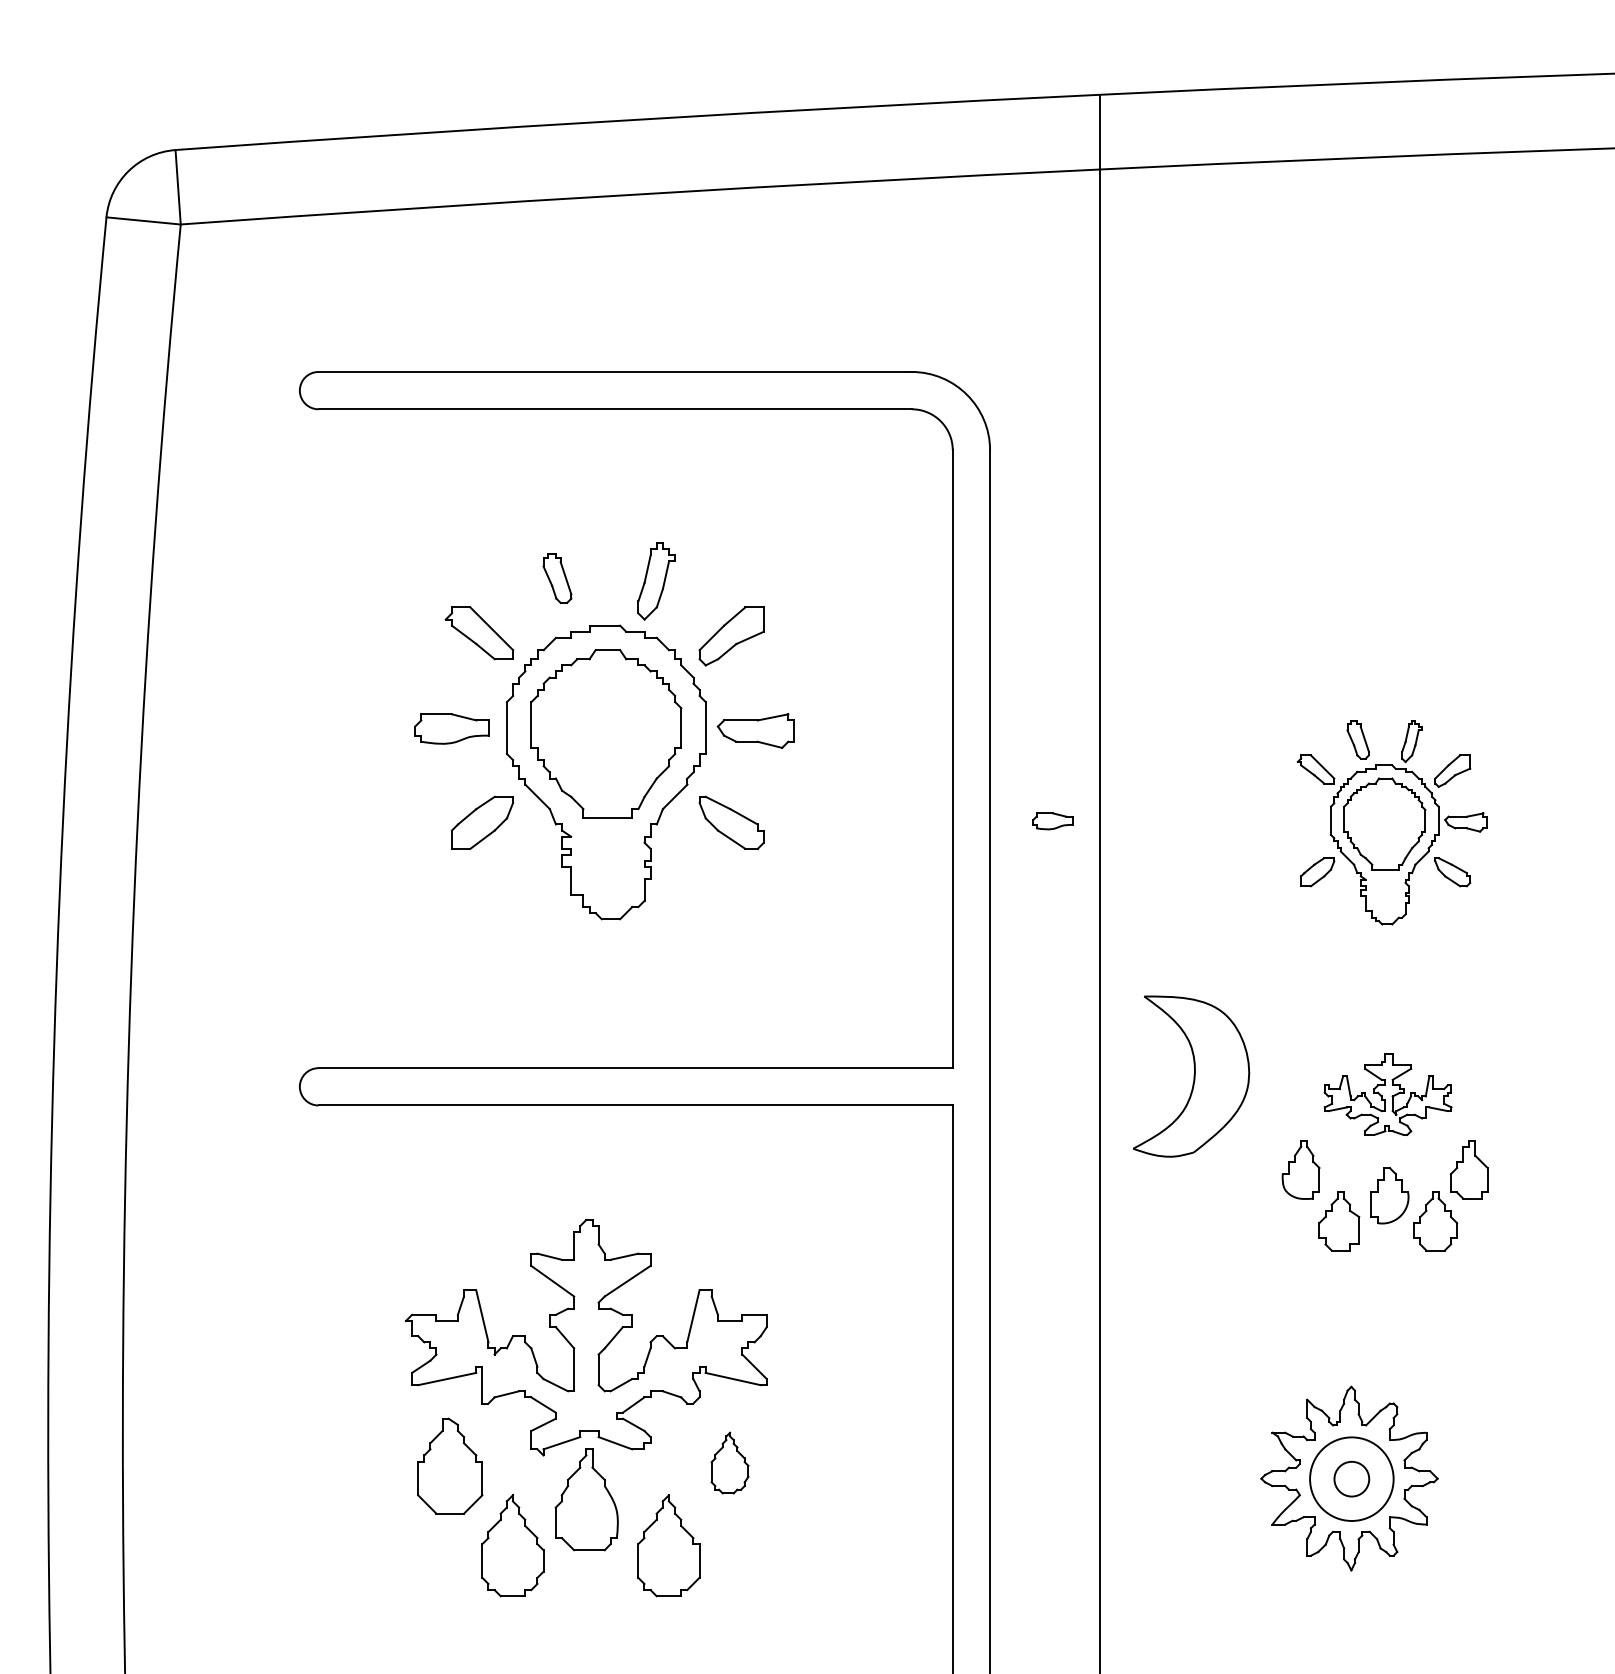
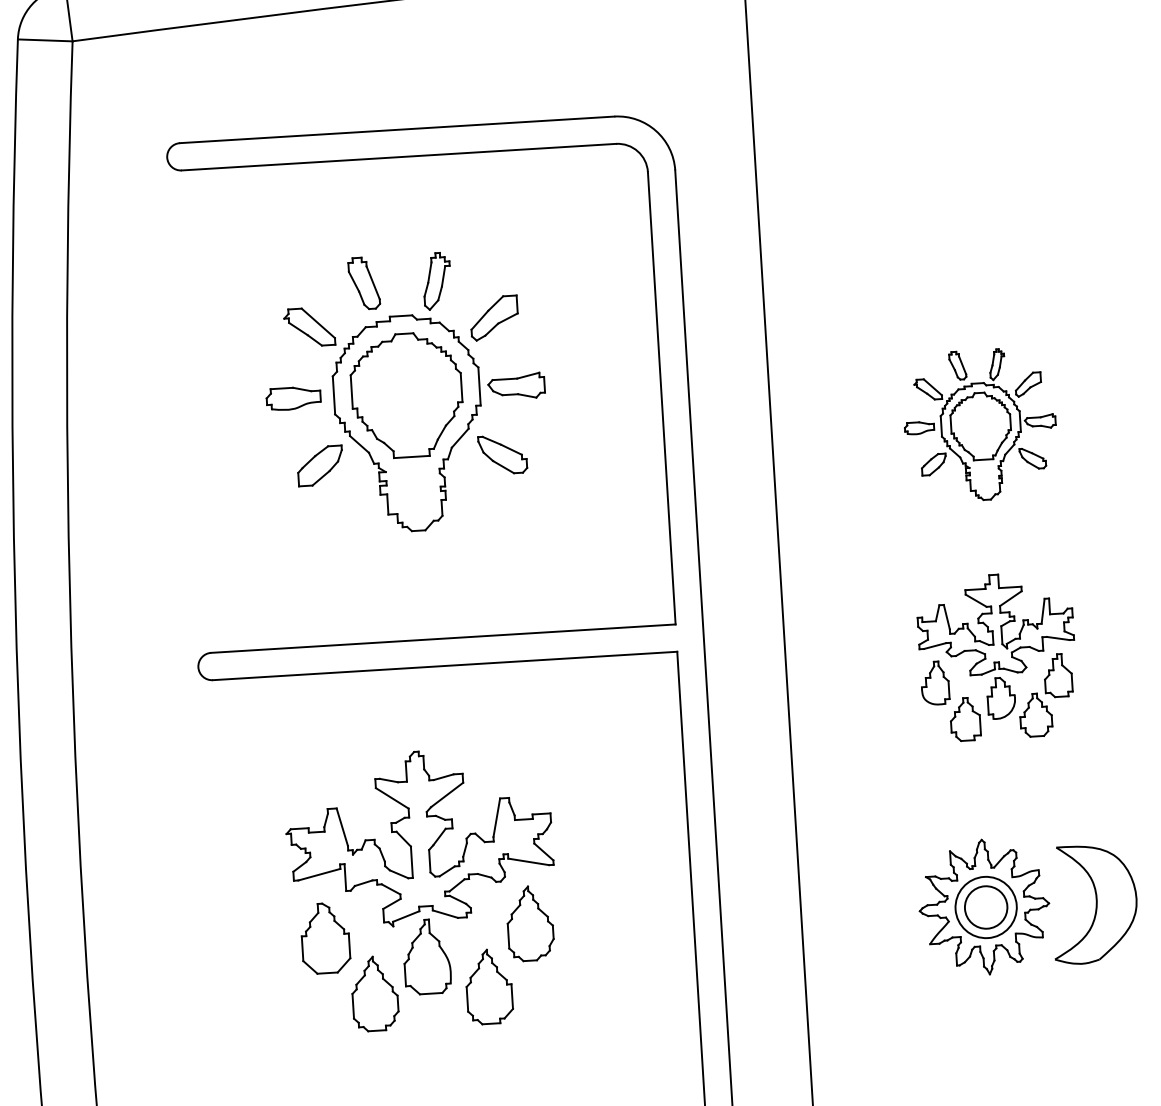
part: (557, 578) -> (364, 283), size x1.43
part: (1052, 821) -> (919, 428), moved
part: (1191, 1076) -> (1094, 904), moved
part: (1387, 1094) -> (995, 624), size x1.67
part: (729, 1462) -> (529, 923), size x1.67
circle: (1351, 1479) -> (985, 907), size x1.67

